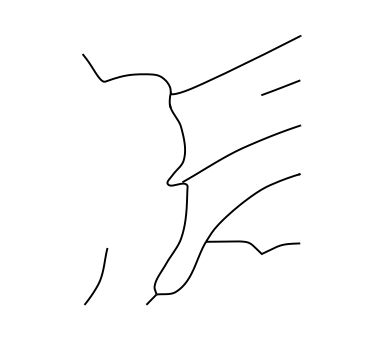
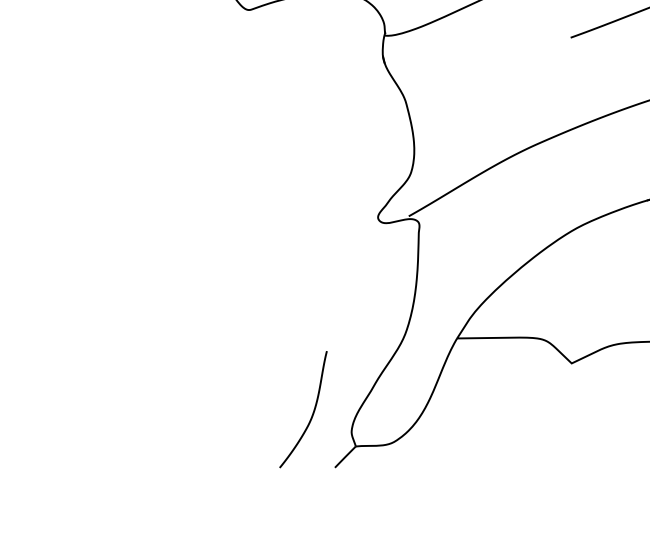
curve: (99, 278) -> (310, 413), moved

